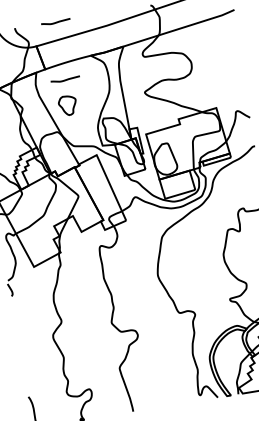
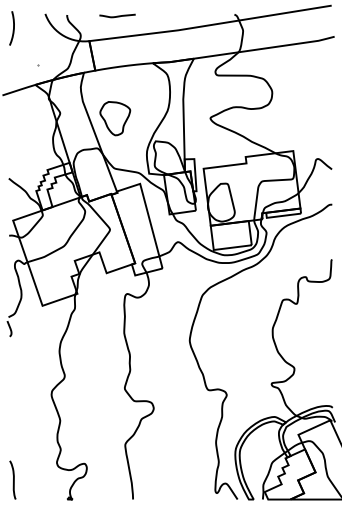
curve: (65, 79) -> (117, 86), removed
part: (67, 105) -> (115, 118), size x1.43

